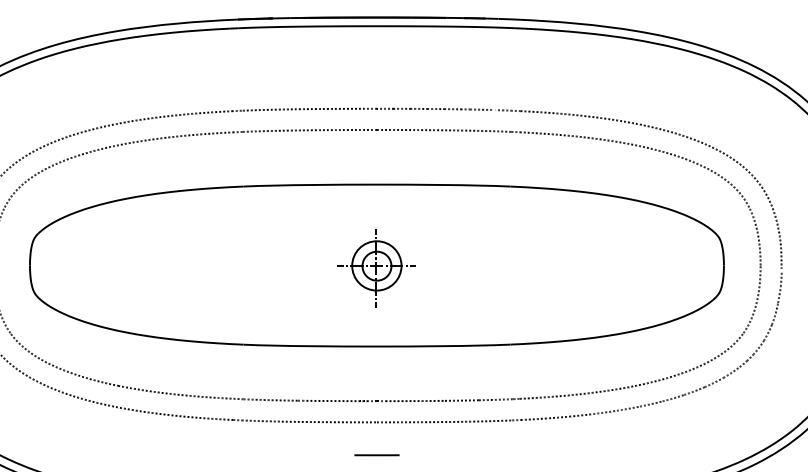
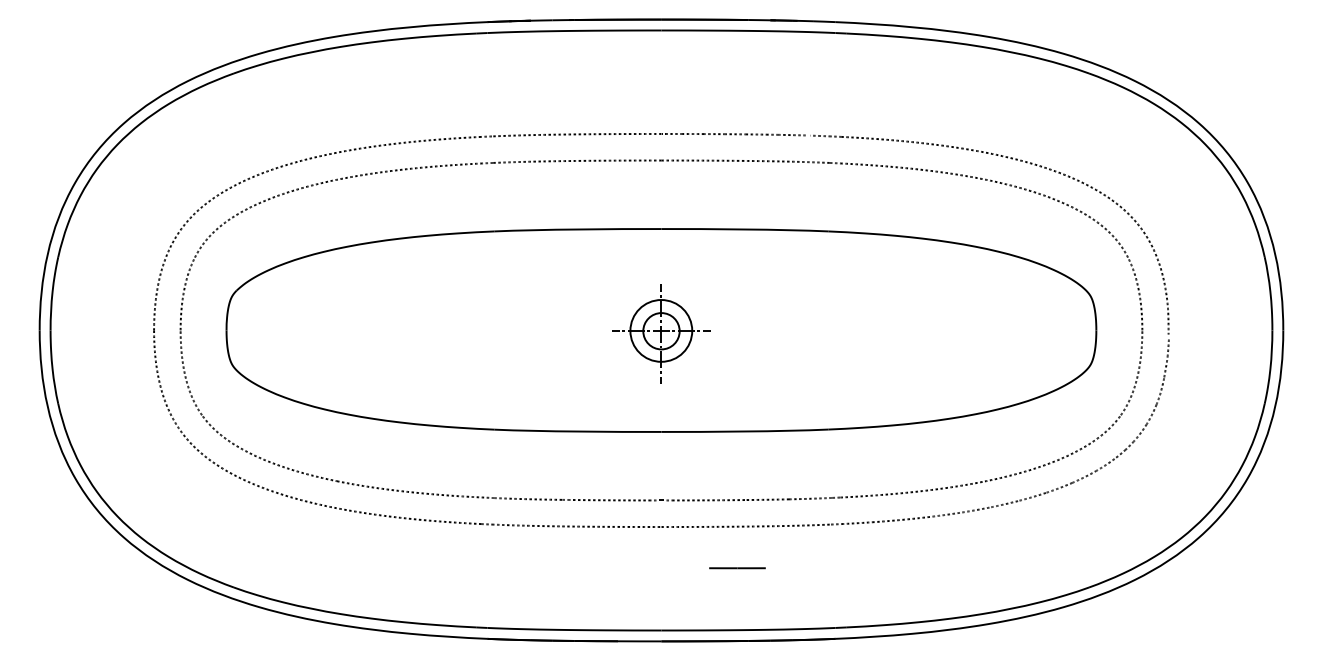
line: (377, 455) -> (737, 568), moved

